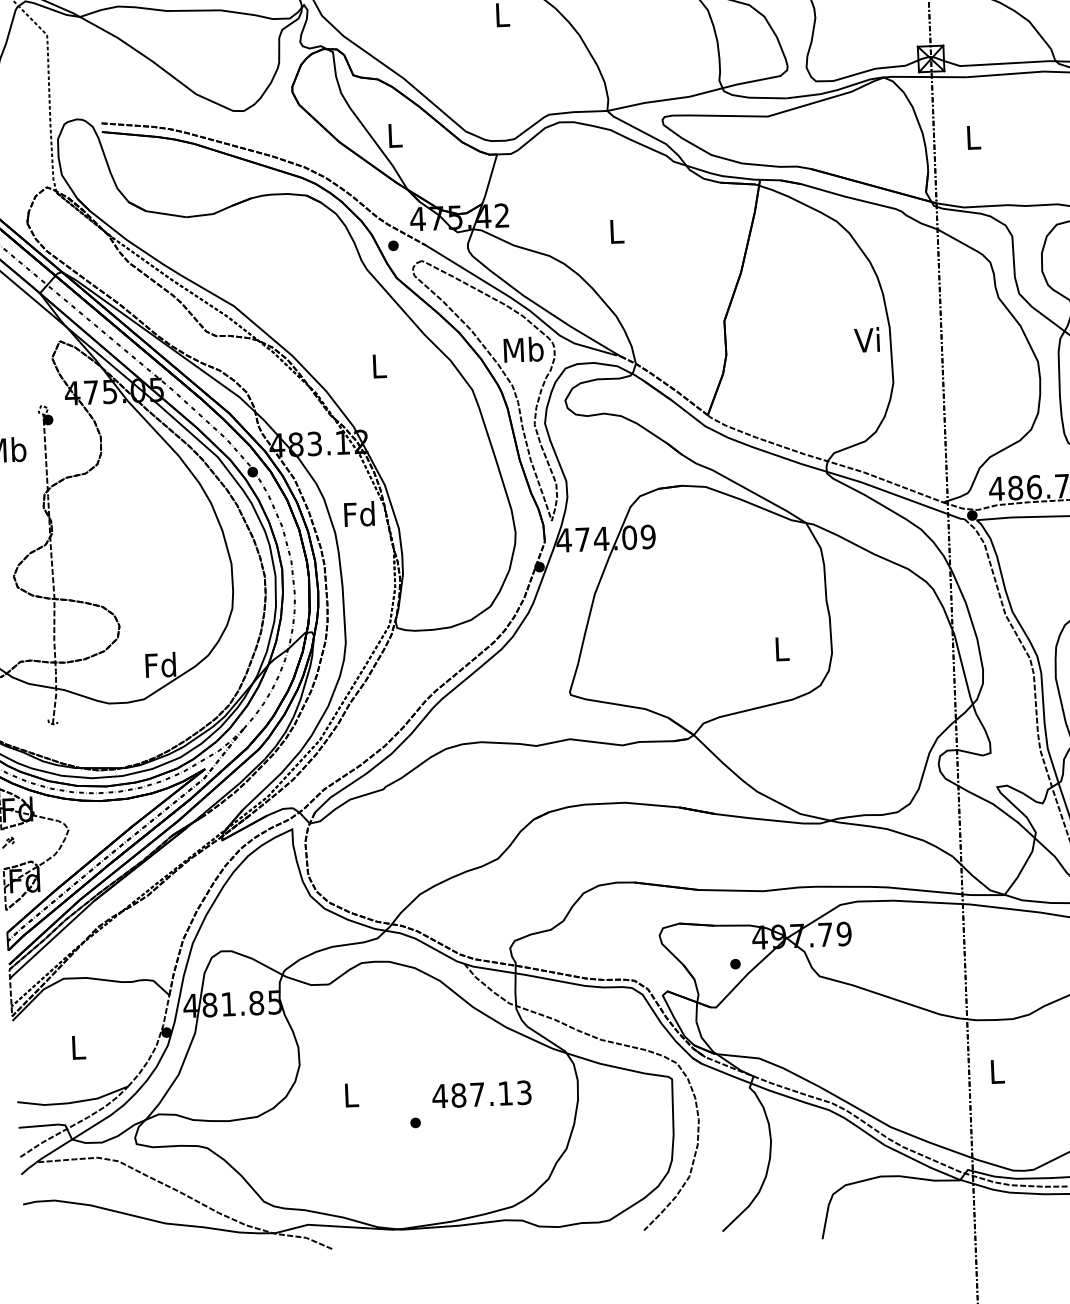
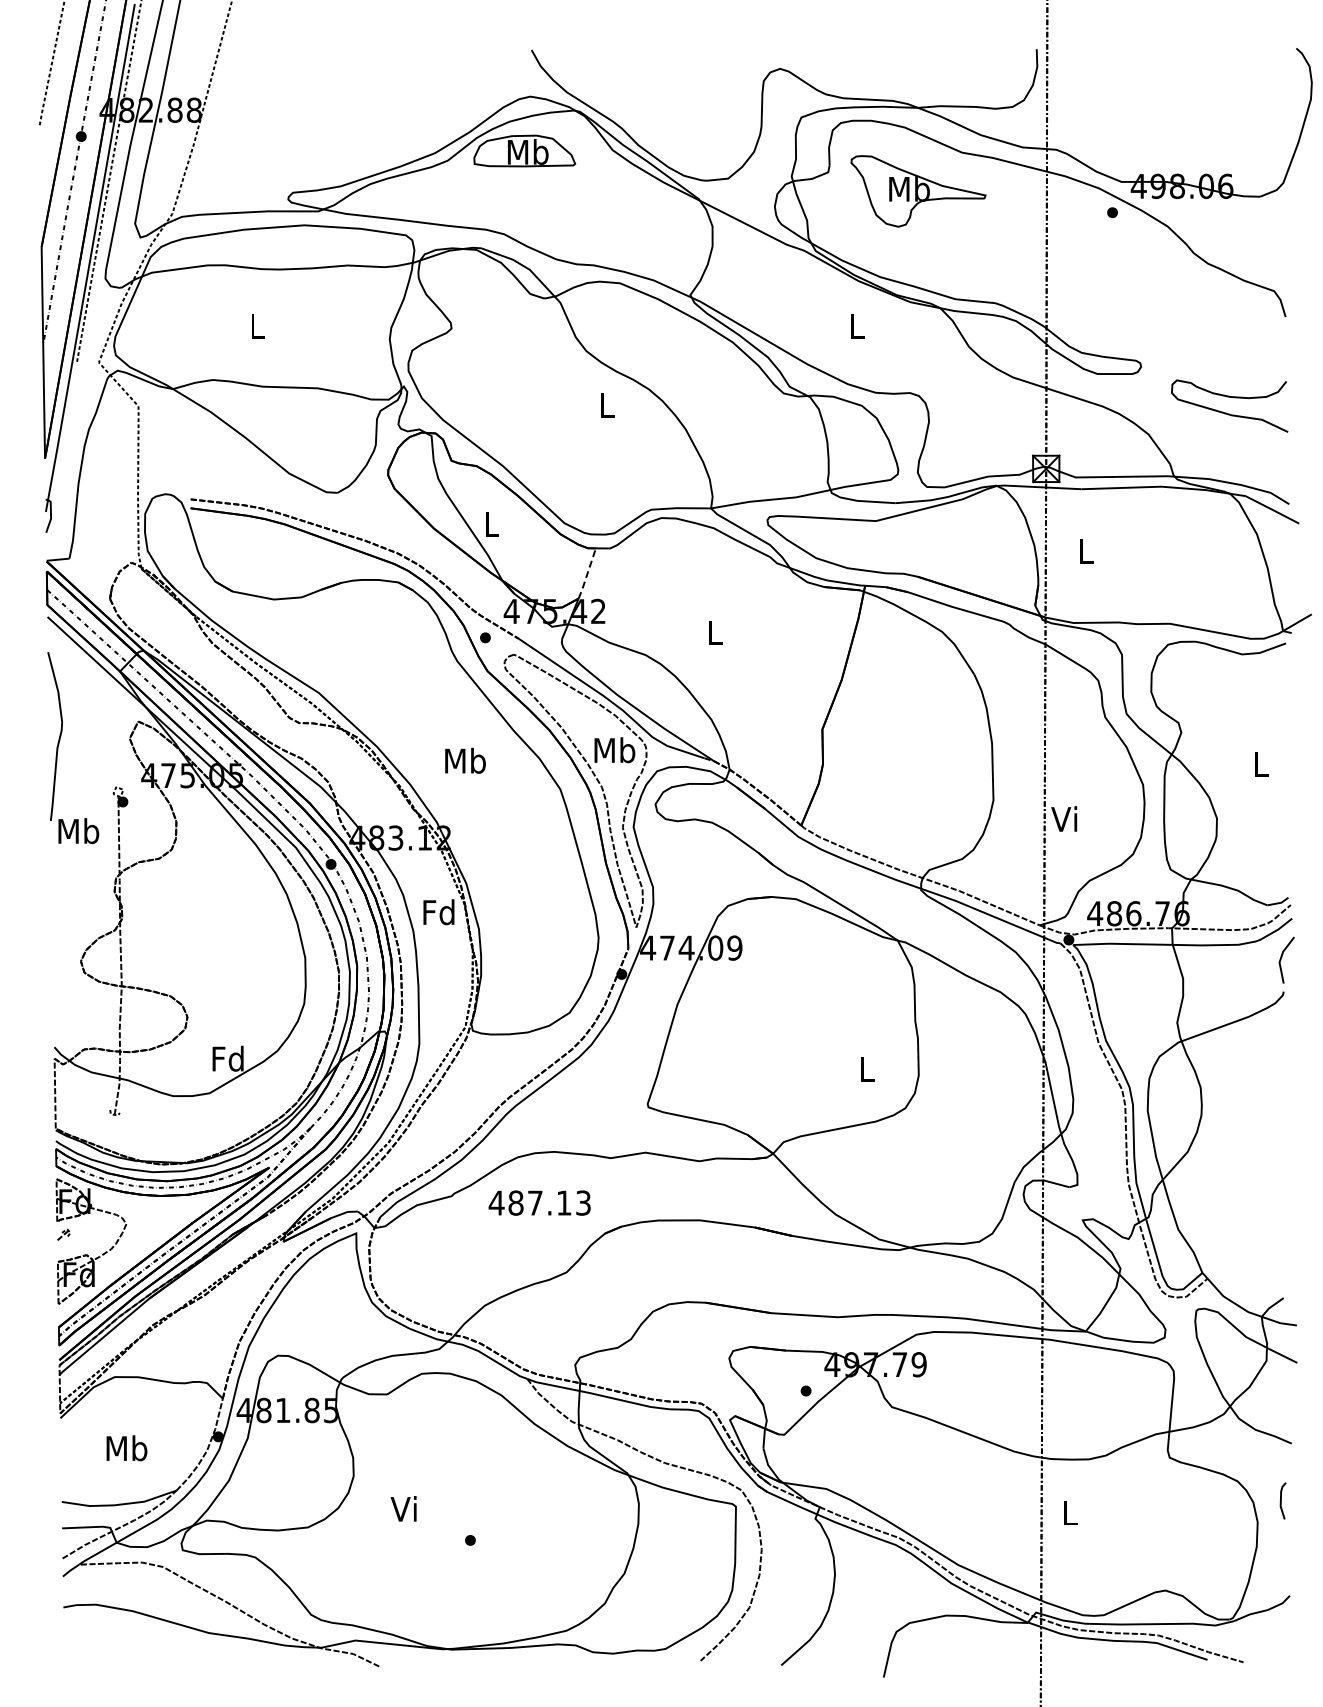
line: (489, 179) -> (587, 573), solid -> dashed
text: (867, 339) -> (1064, 818), moved
text: (379, 365) -> (465, 760), L -> Mb
text: (77, 1047) -> (126, 1448), L -> Mb
text: (481, 1093) -> (539, 1202), moved
text: (349, 1094) -> (403, 1508), L -> Vi

